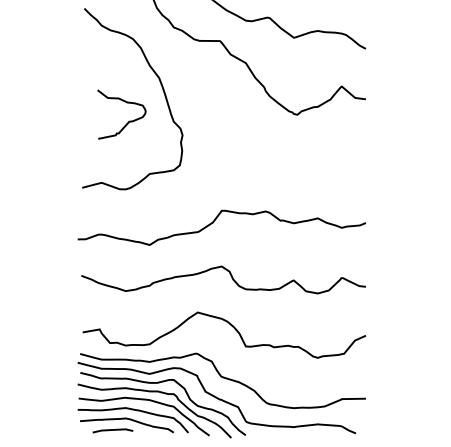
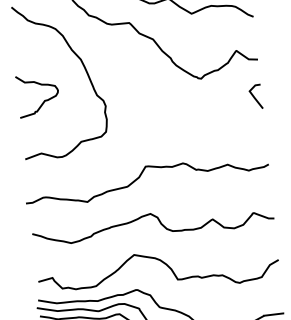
curve: (128, 121) -> (44, 100), moved
line: (357, 142) -> (254, 96), added

